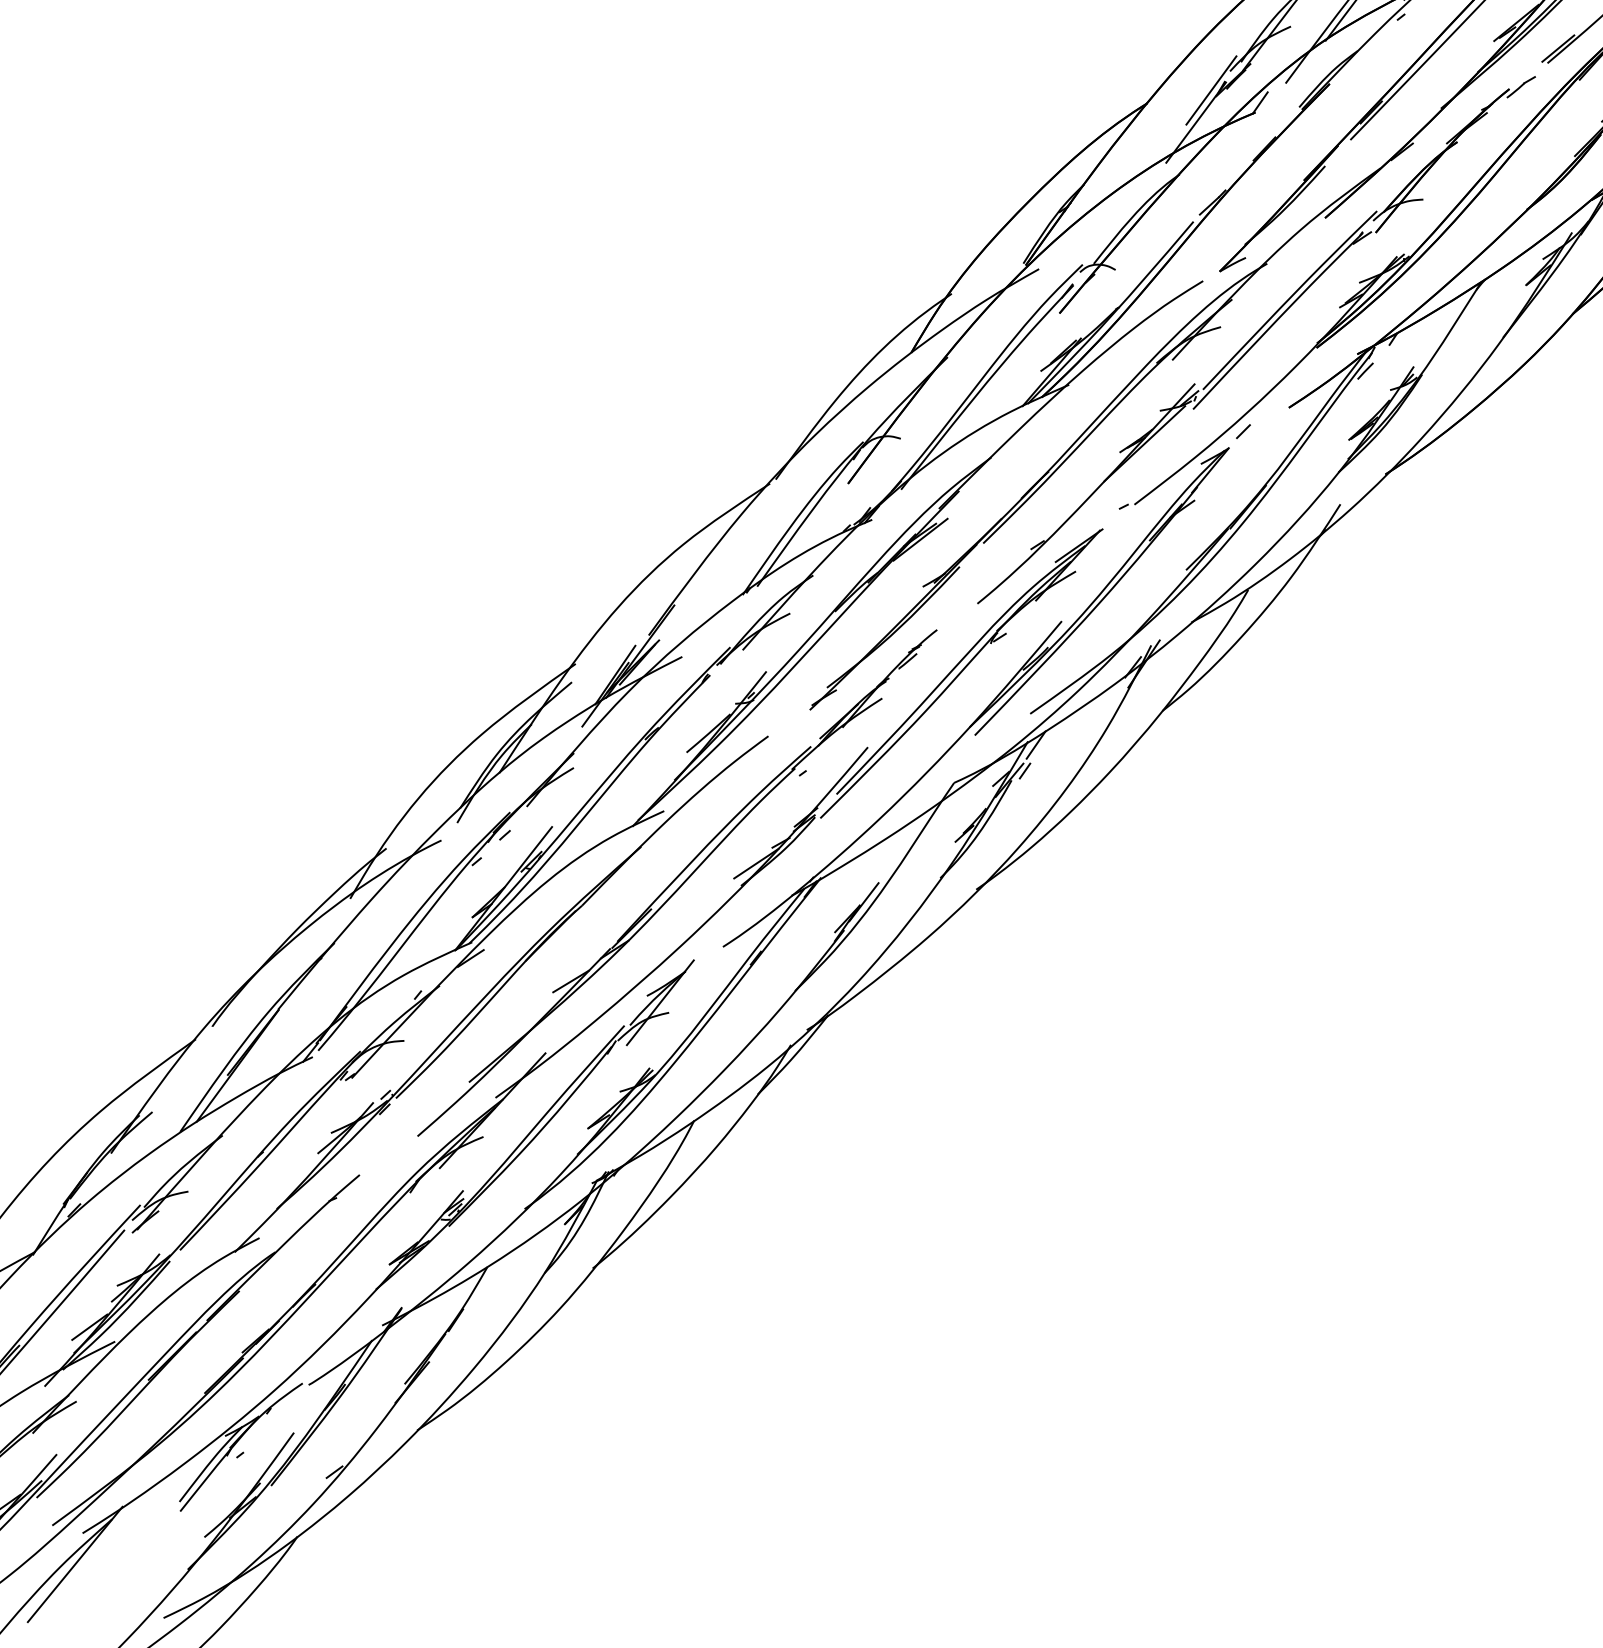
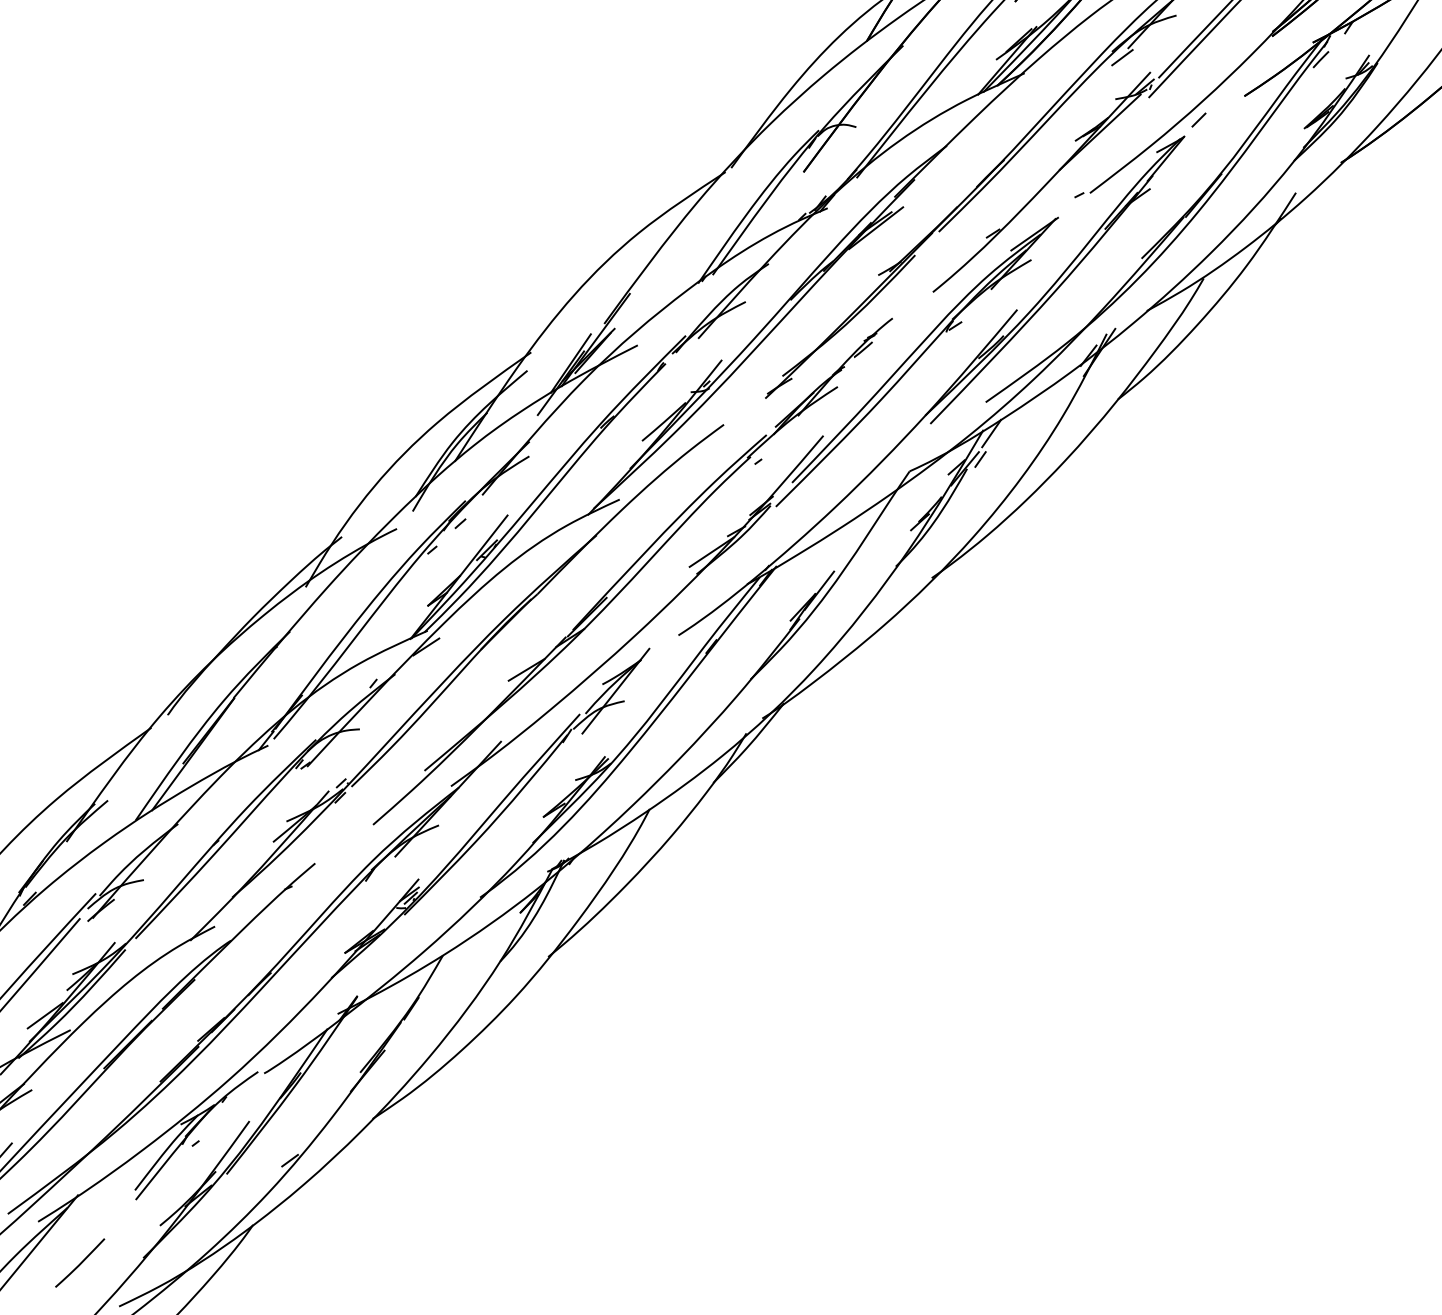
line: (1166, 368) -> (1122, 56), added
line: (124, 1574) -> (80, 1262), added

